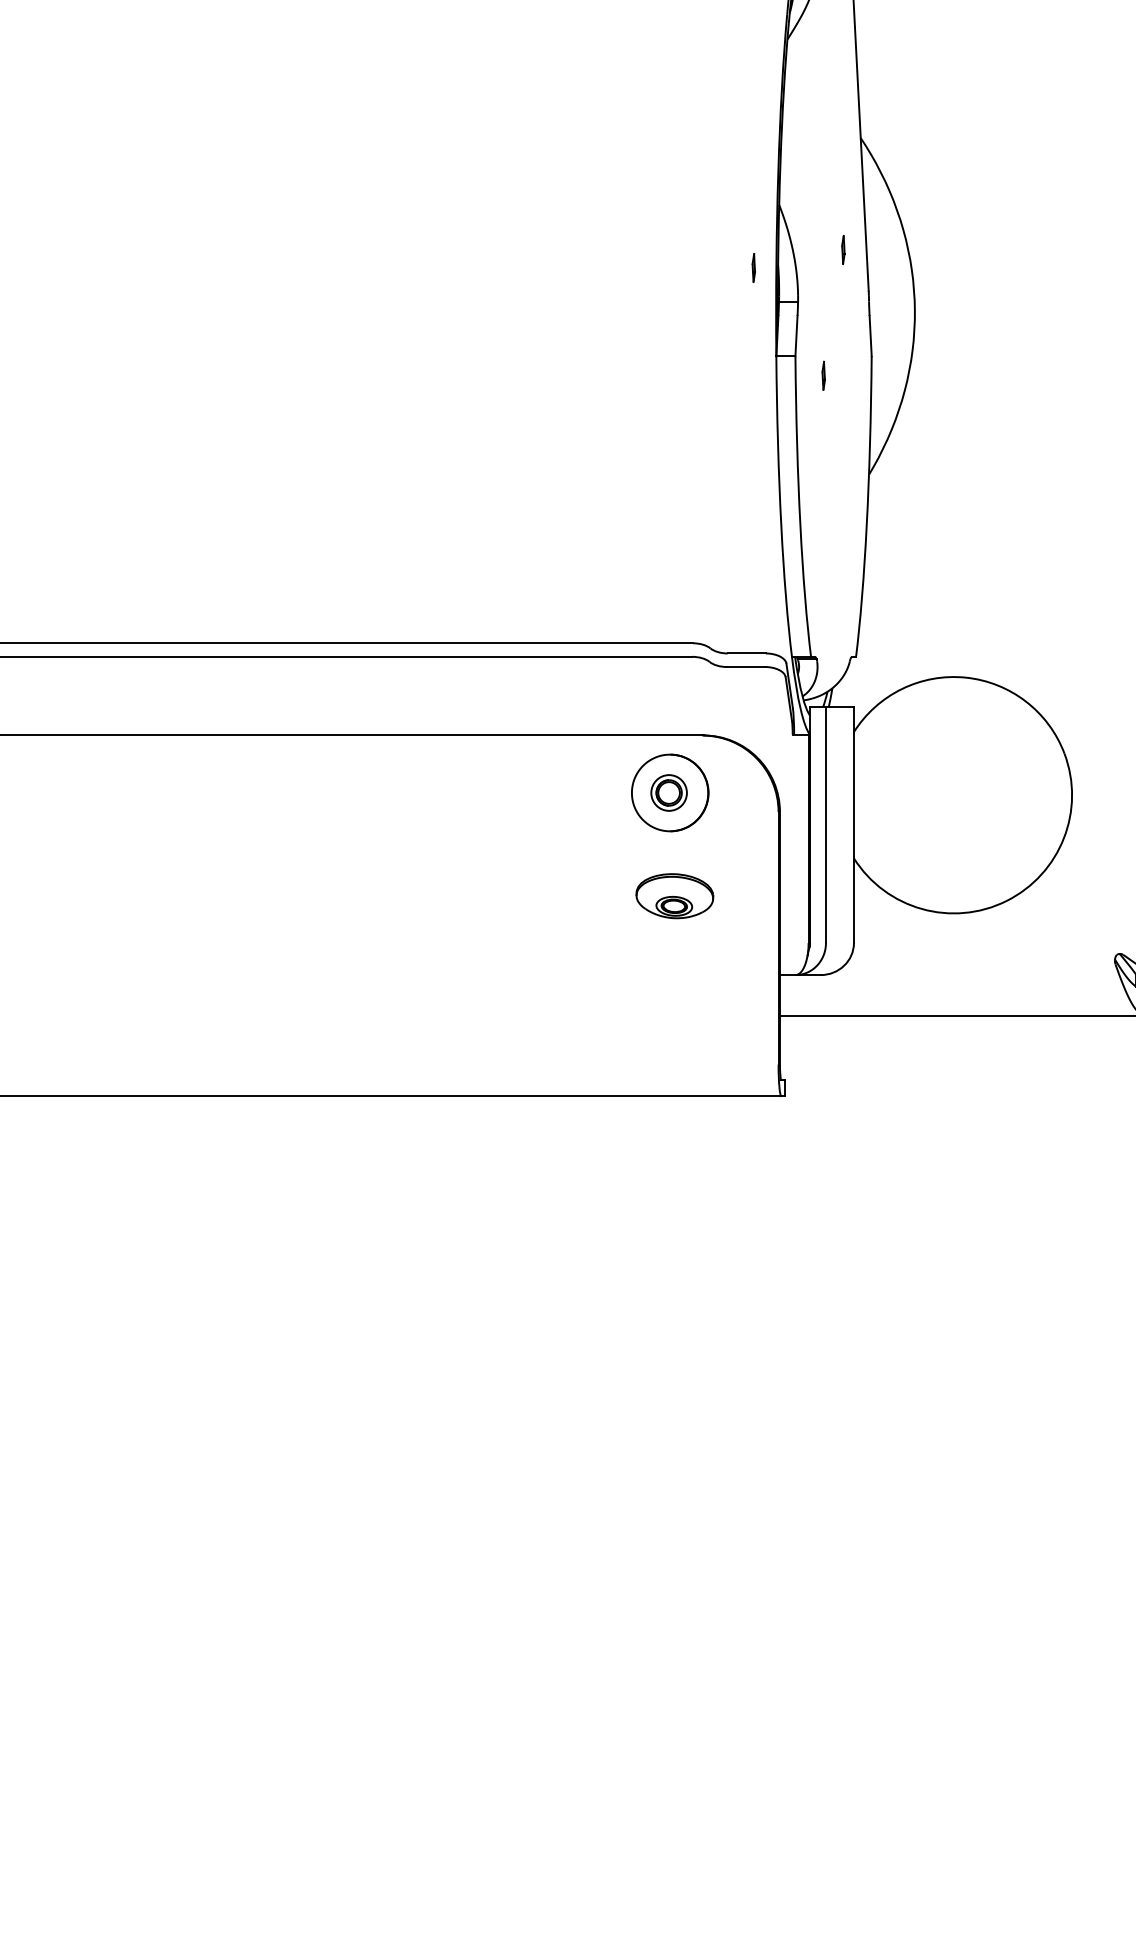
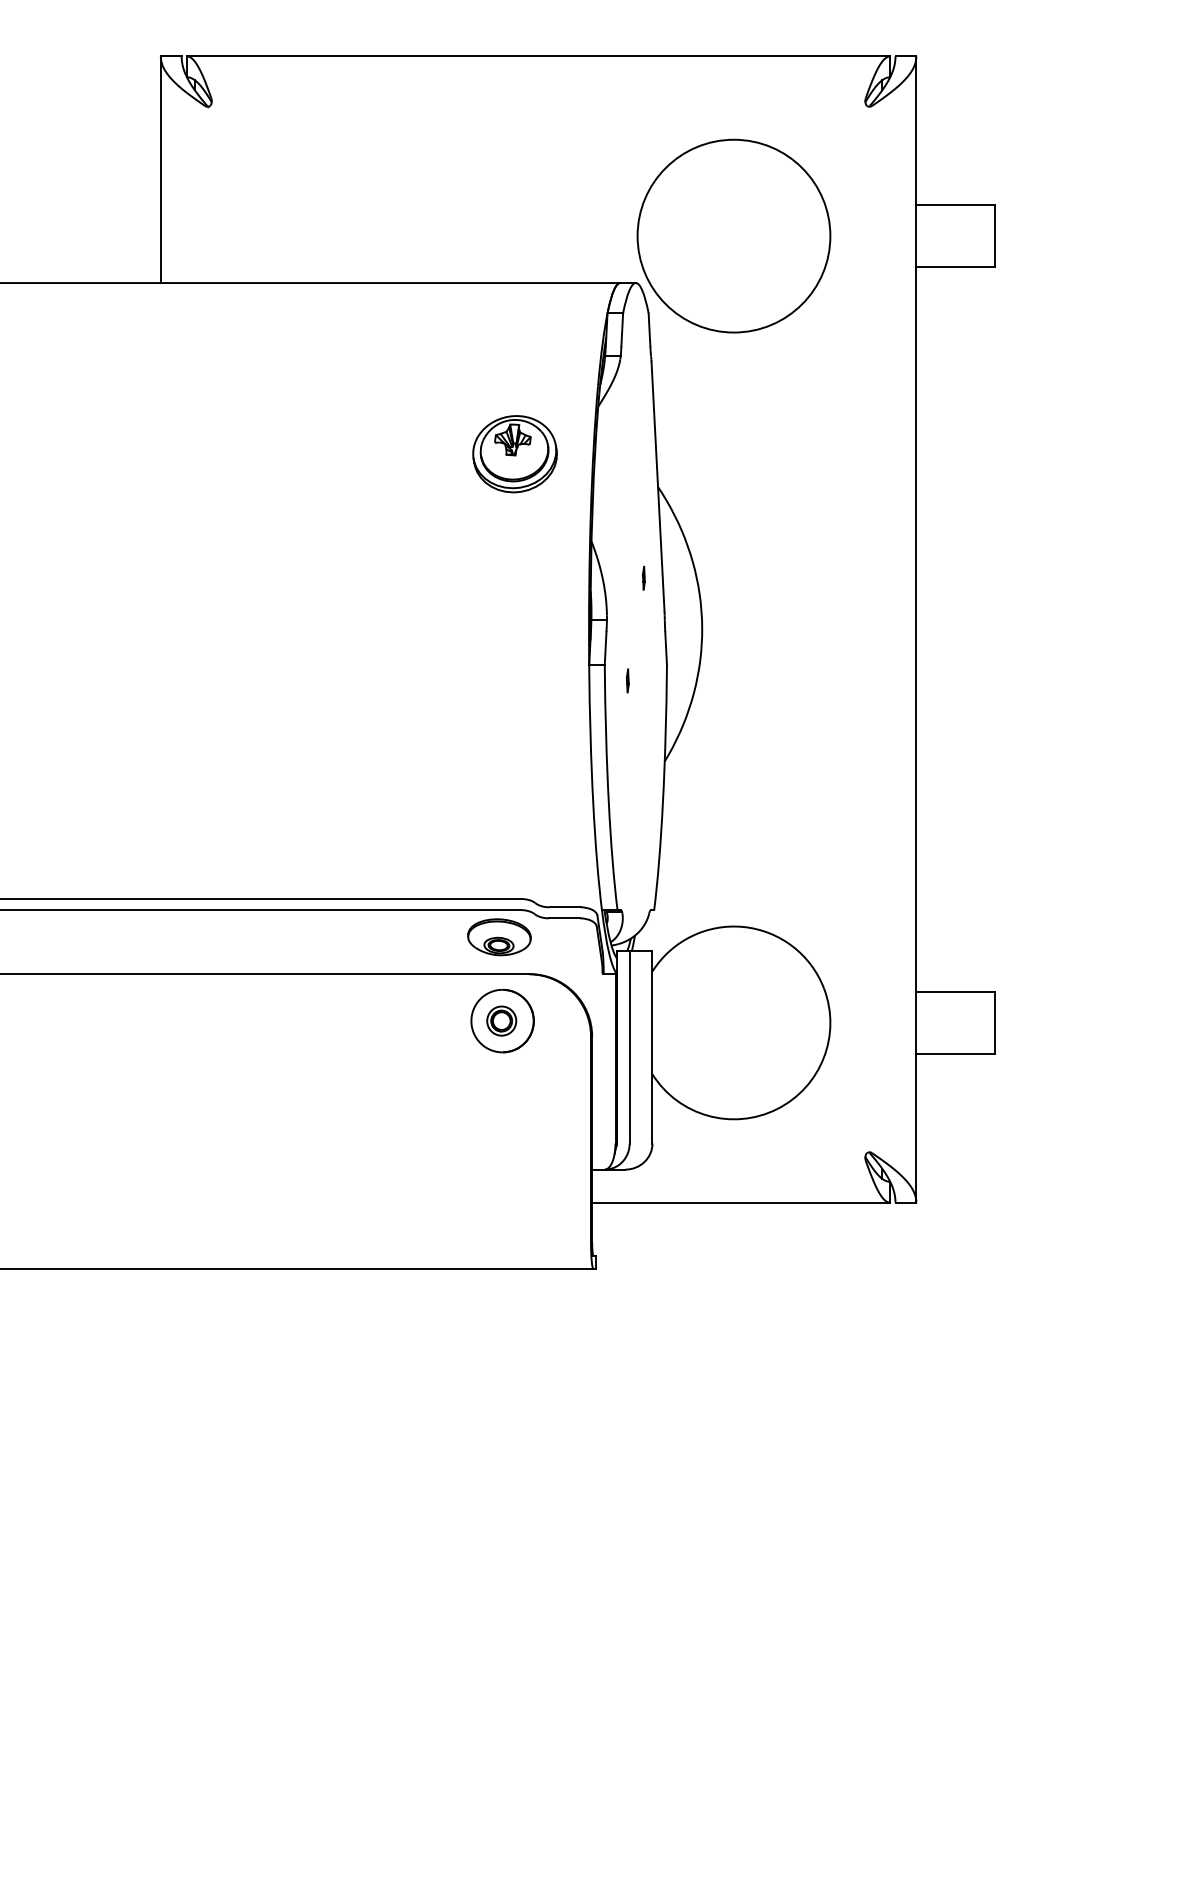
part: (684, 98) -> (514, 454), added
line: (753, 267) -> (570, 592), removed
part: (674, 896) -> (499, 937), moved

